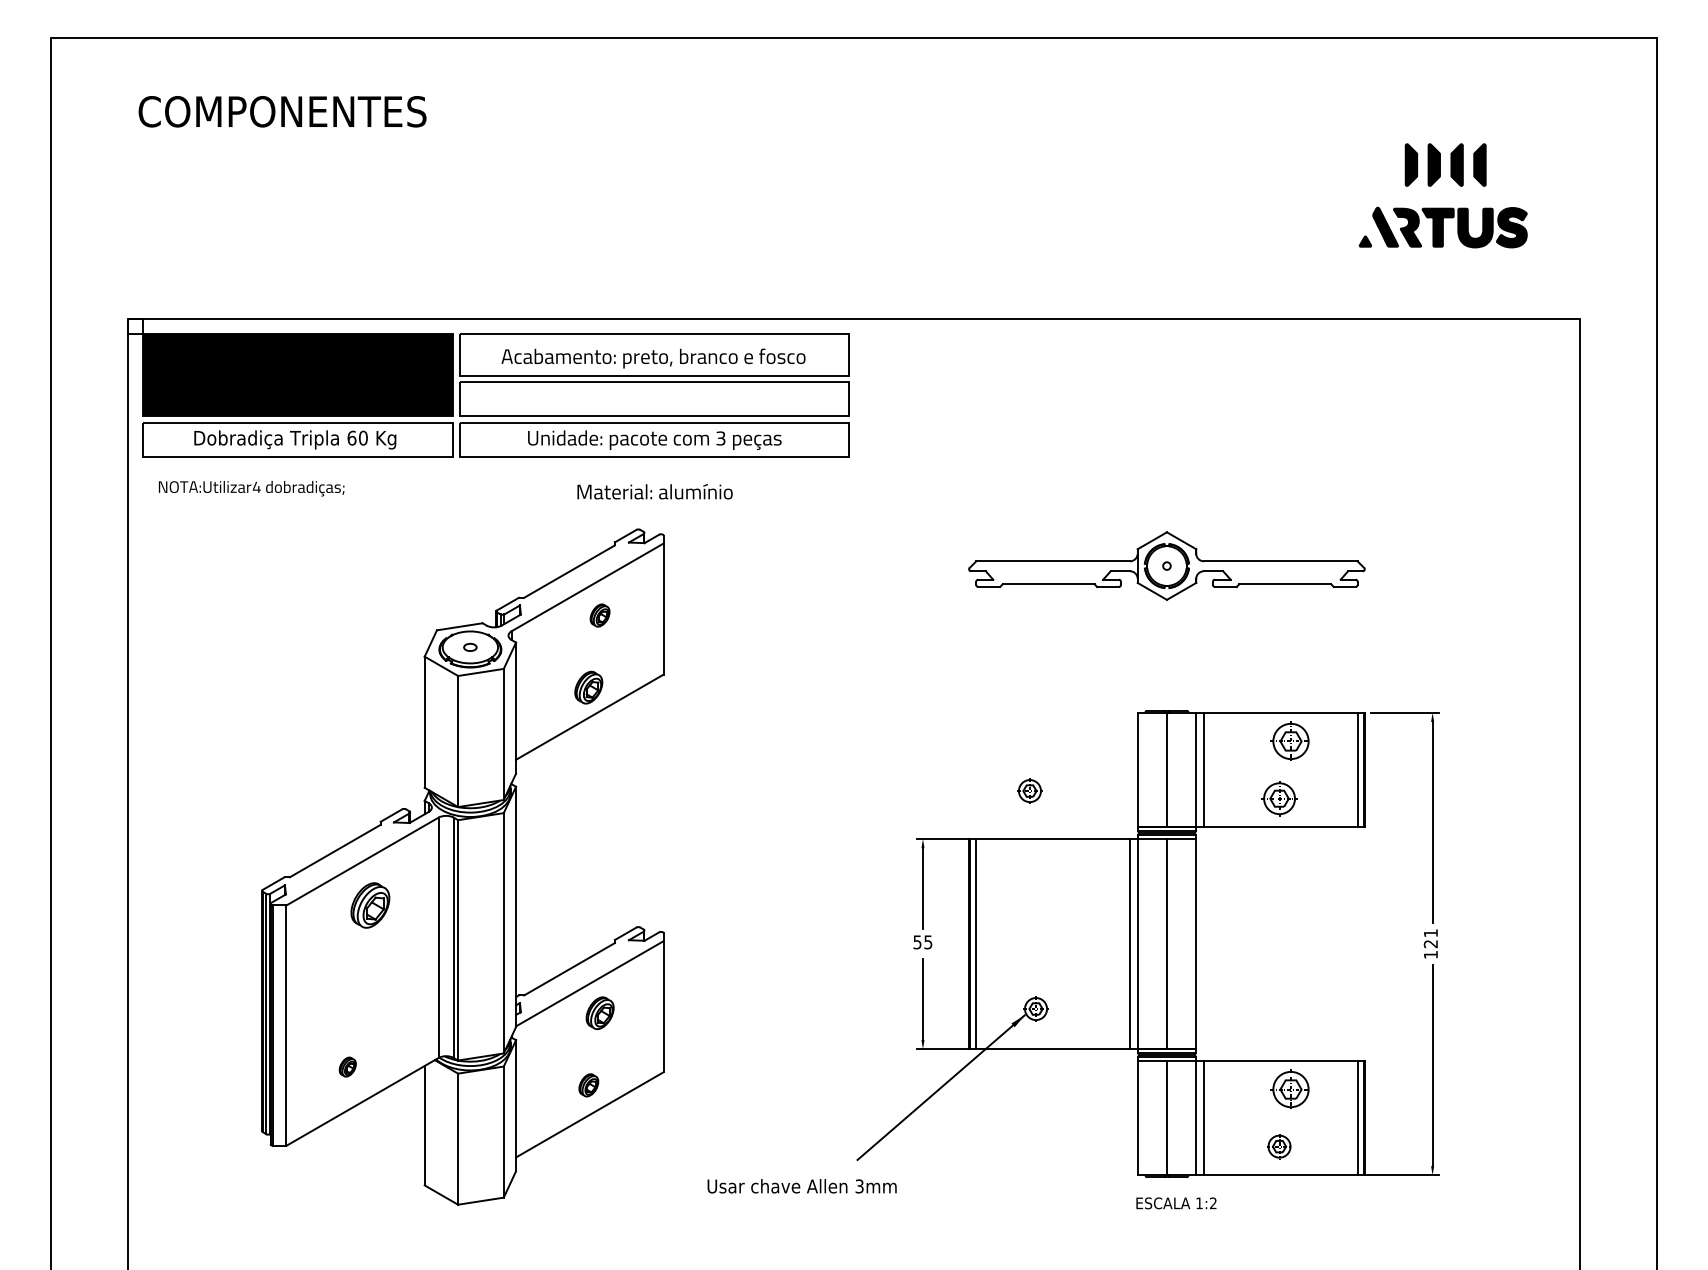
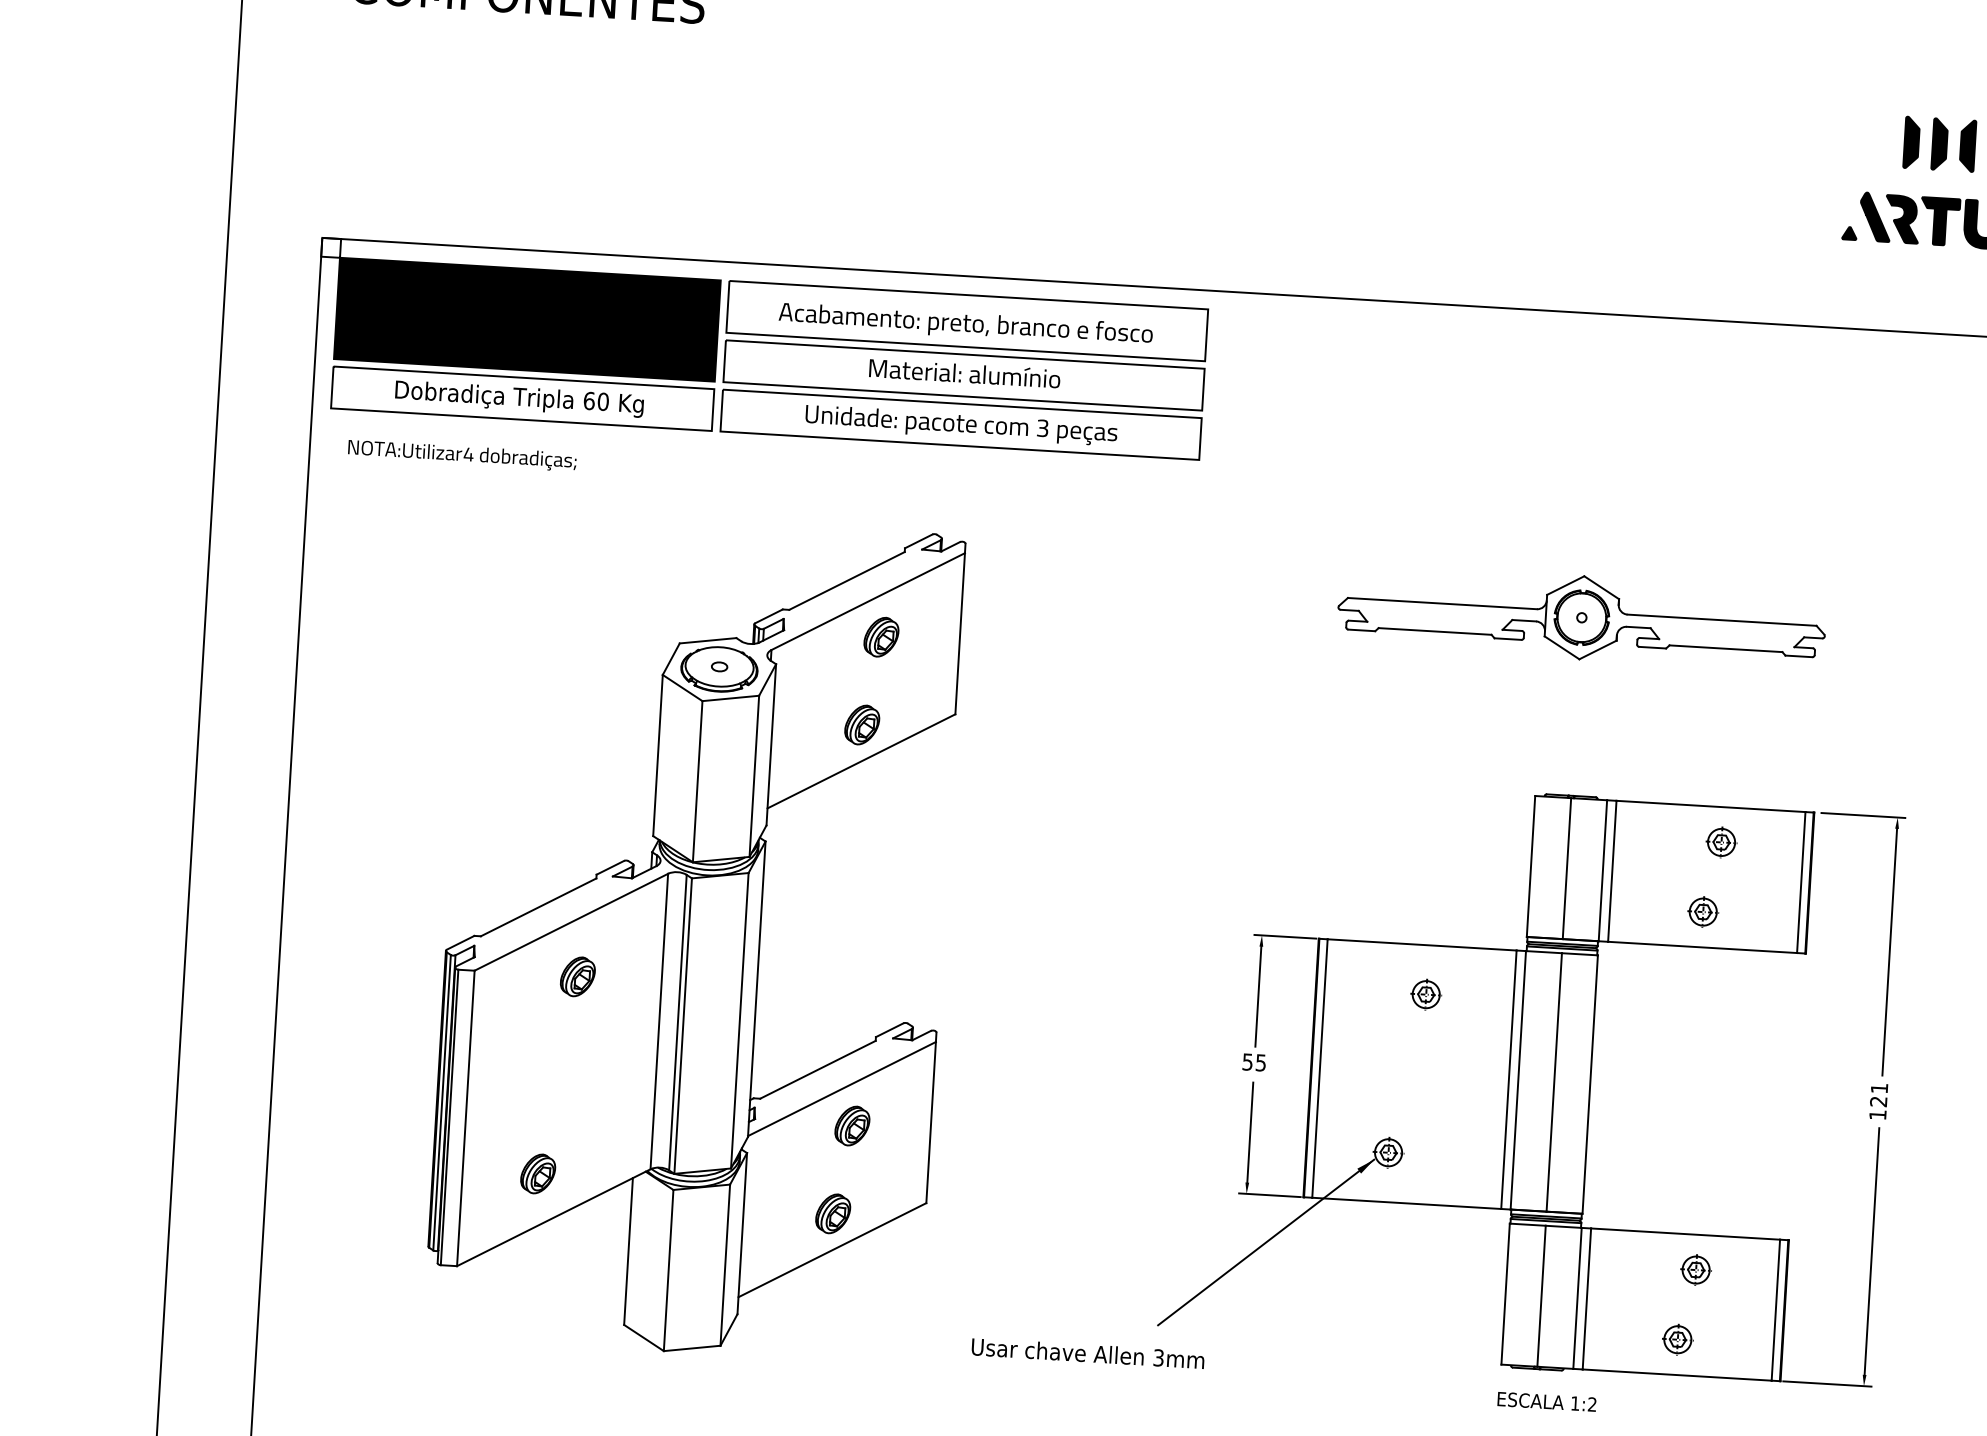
text: (654, 491) -> (964, 373), moved
part: (599, 615) -> (880, 637), size x1.43
part: (1290, 741) -> (1720, 842), size x0.62
part: (1029, 790) -> (1425, 993), moved
part: (1279, 798) -> (1703, 911), size x0.71
part: (370, 905) -> (577, 976), size x0.71
part: (347, 1066) -> (537, 1173), size x1.67
part: (588, 1085) -> (832, 1214), size x1.43
part: (1290, 1088) -> (1695, 1269), size x0.62

